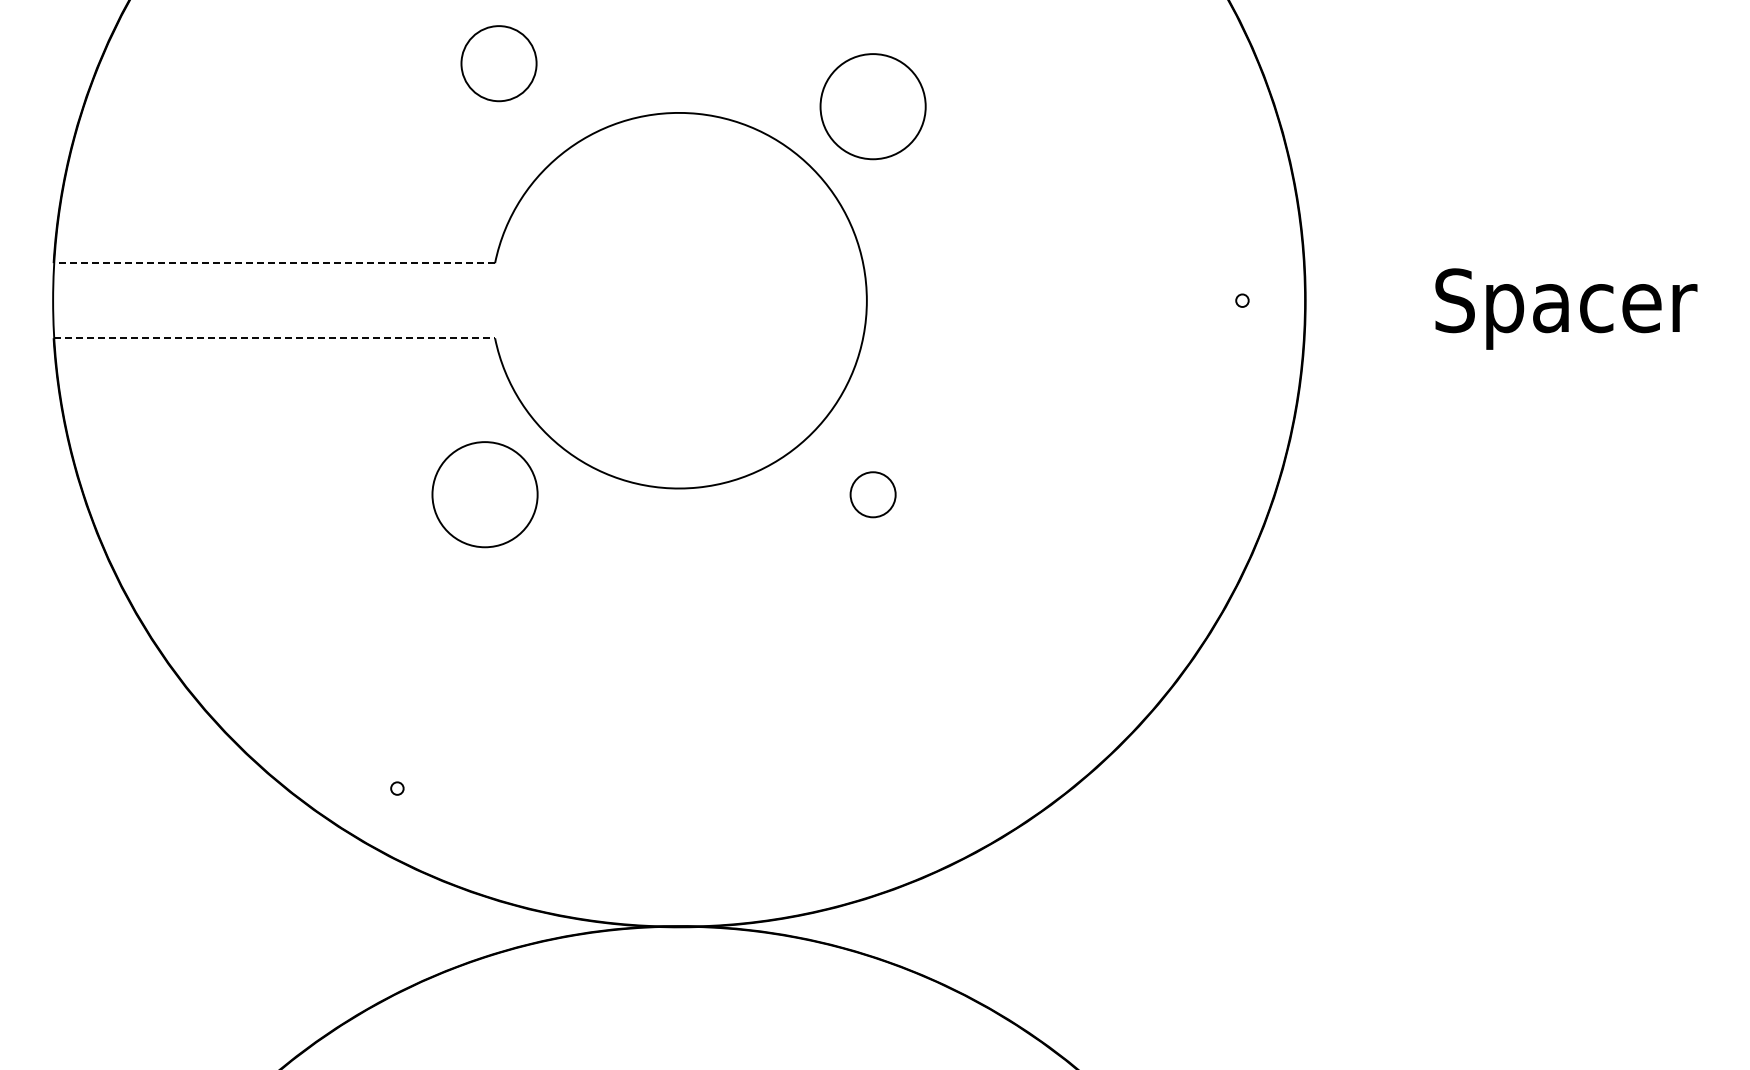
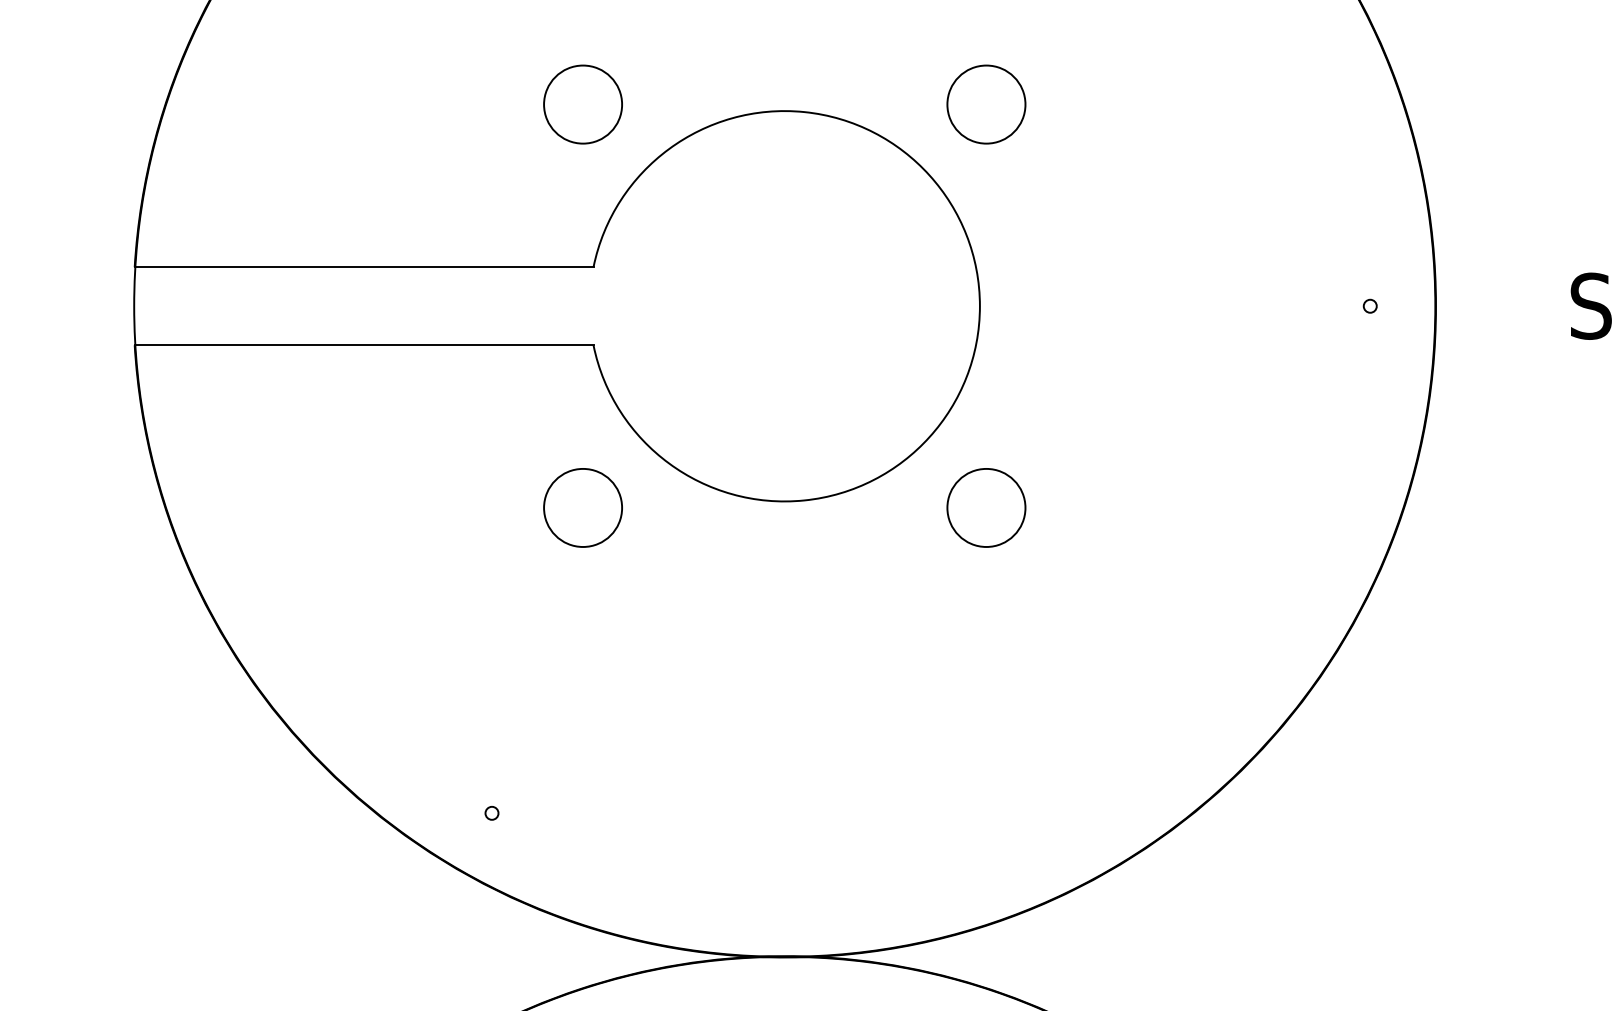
circle: (498, 63) -> (582, 104), moved
circle: (872, 106) -> (985, 104), size x0.71
line: (274, 263) -> (364, 267), dashed -> solid
line: (274, 338) -> (364, 345), dashed -> solid
circle: (484, 494) -> (582, 507), size x0.71
circle: (872, 494) -> (985, 507), size x1.67

